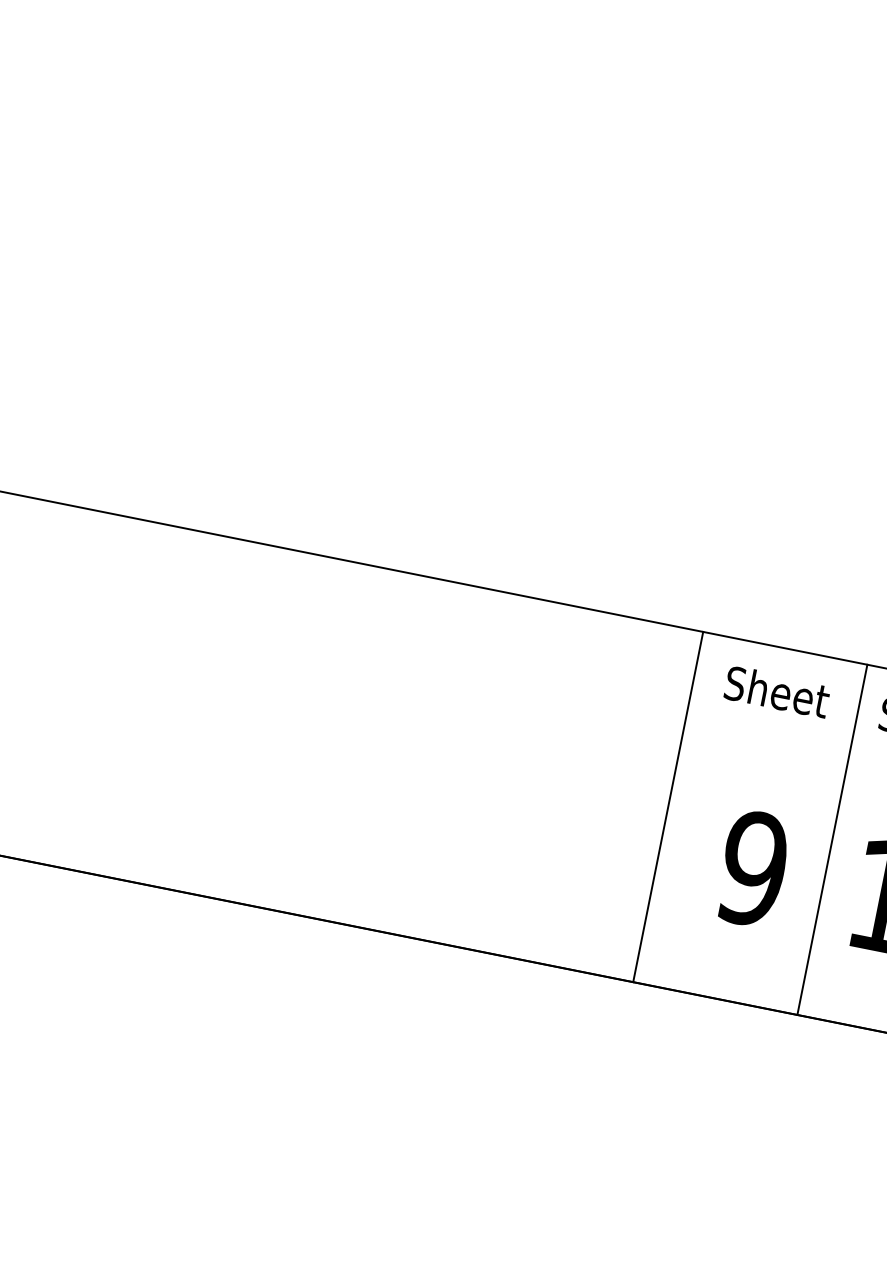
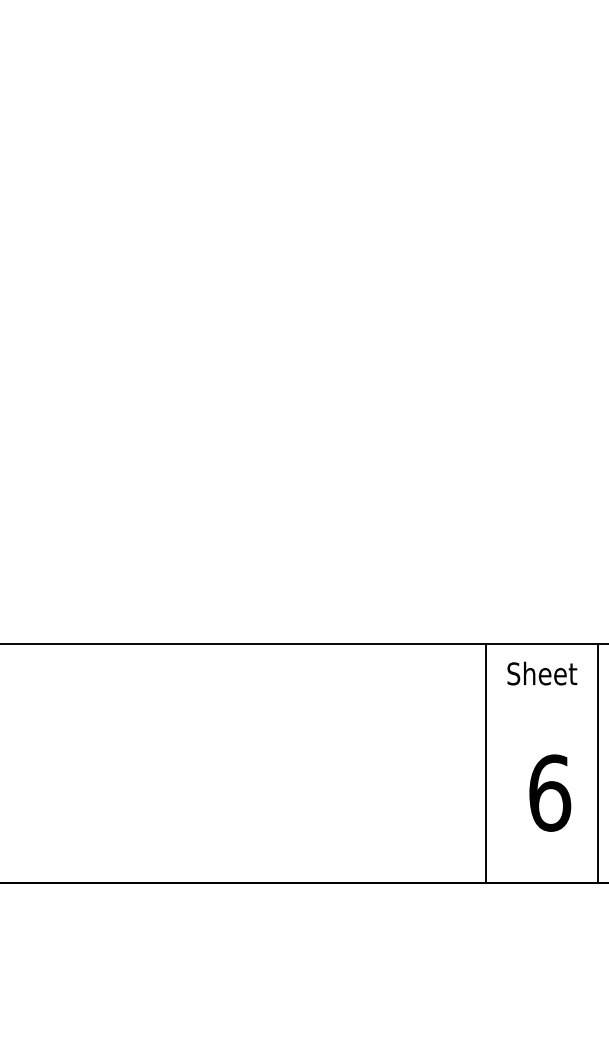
text: (753, 867) -> (549, 792), 9 -> 6

